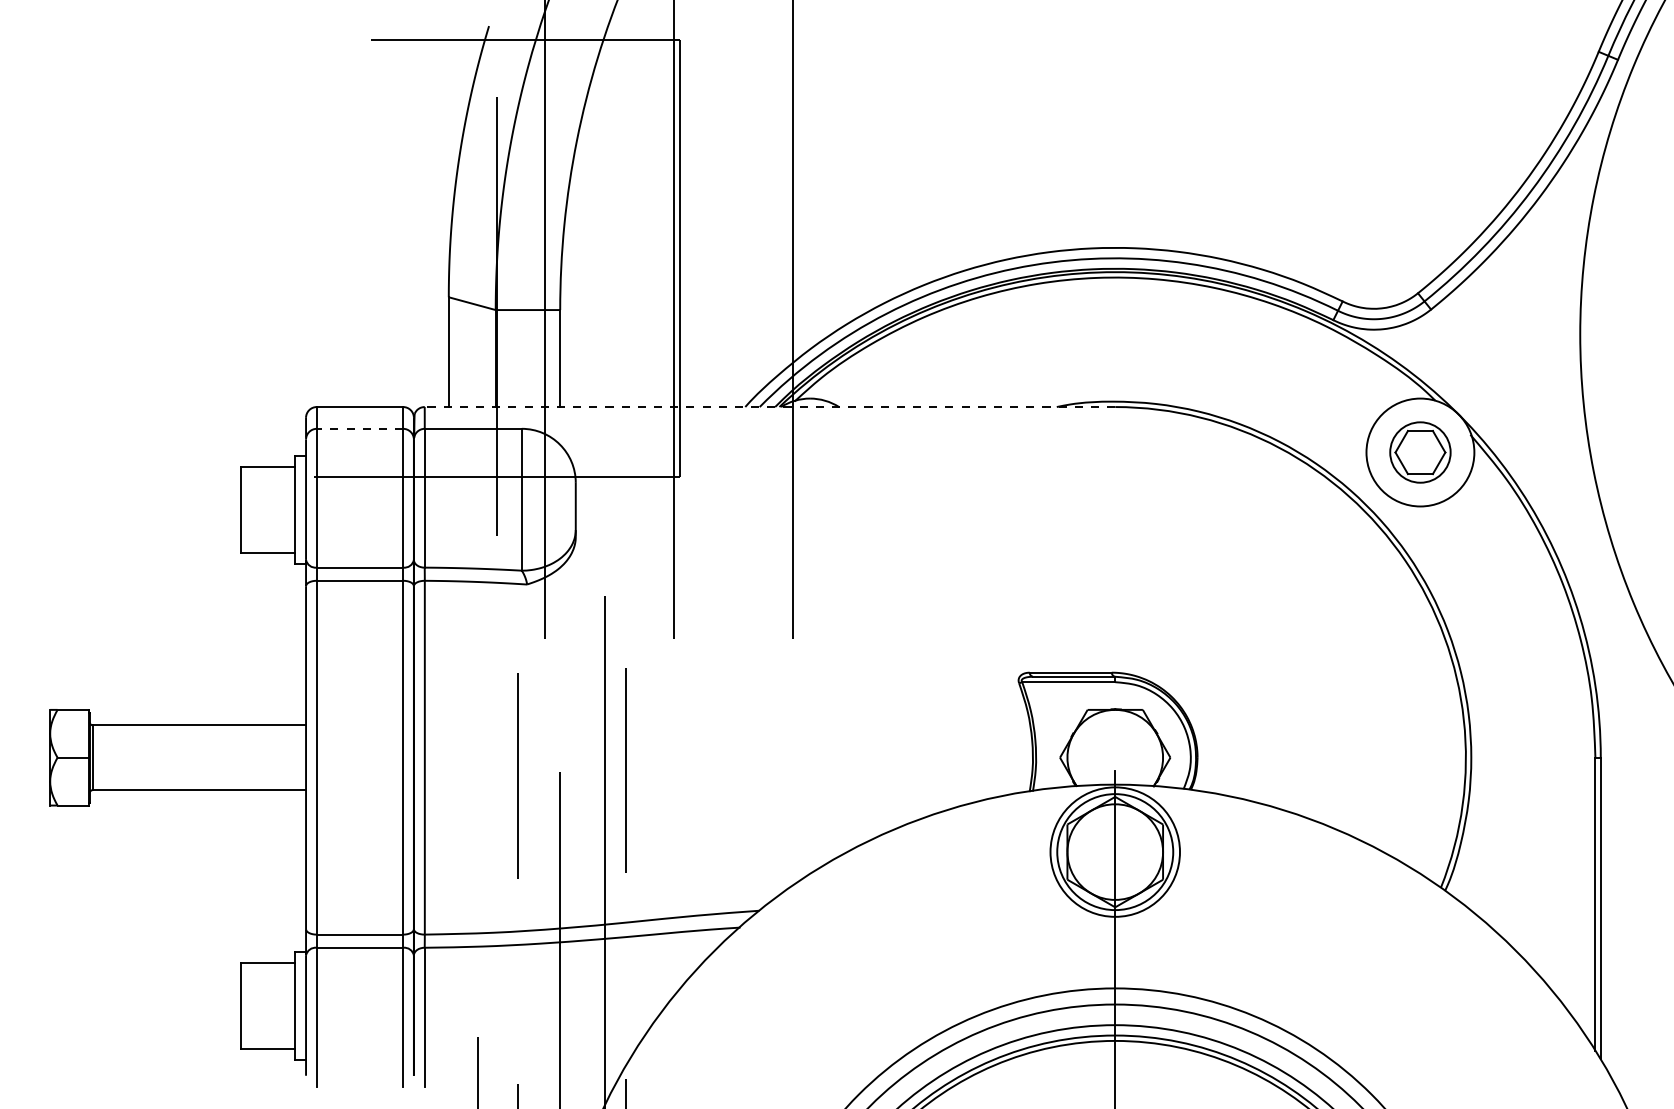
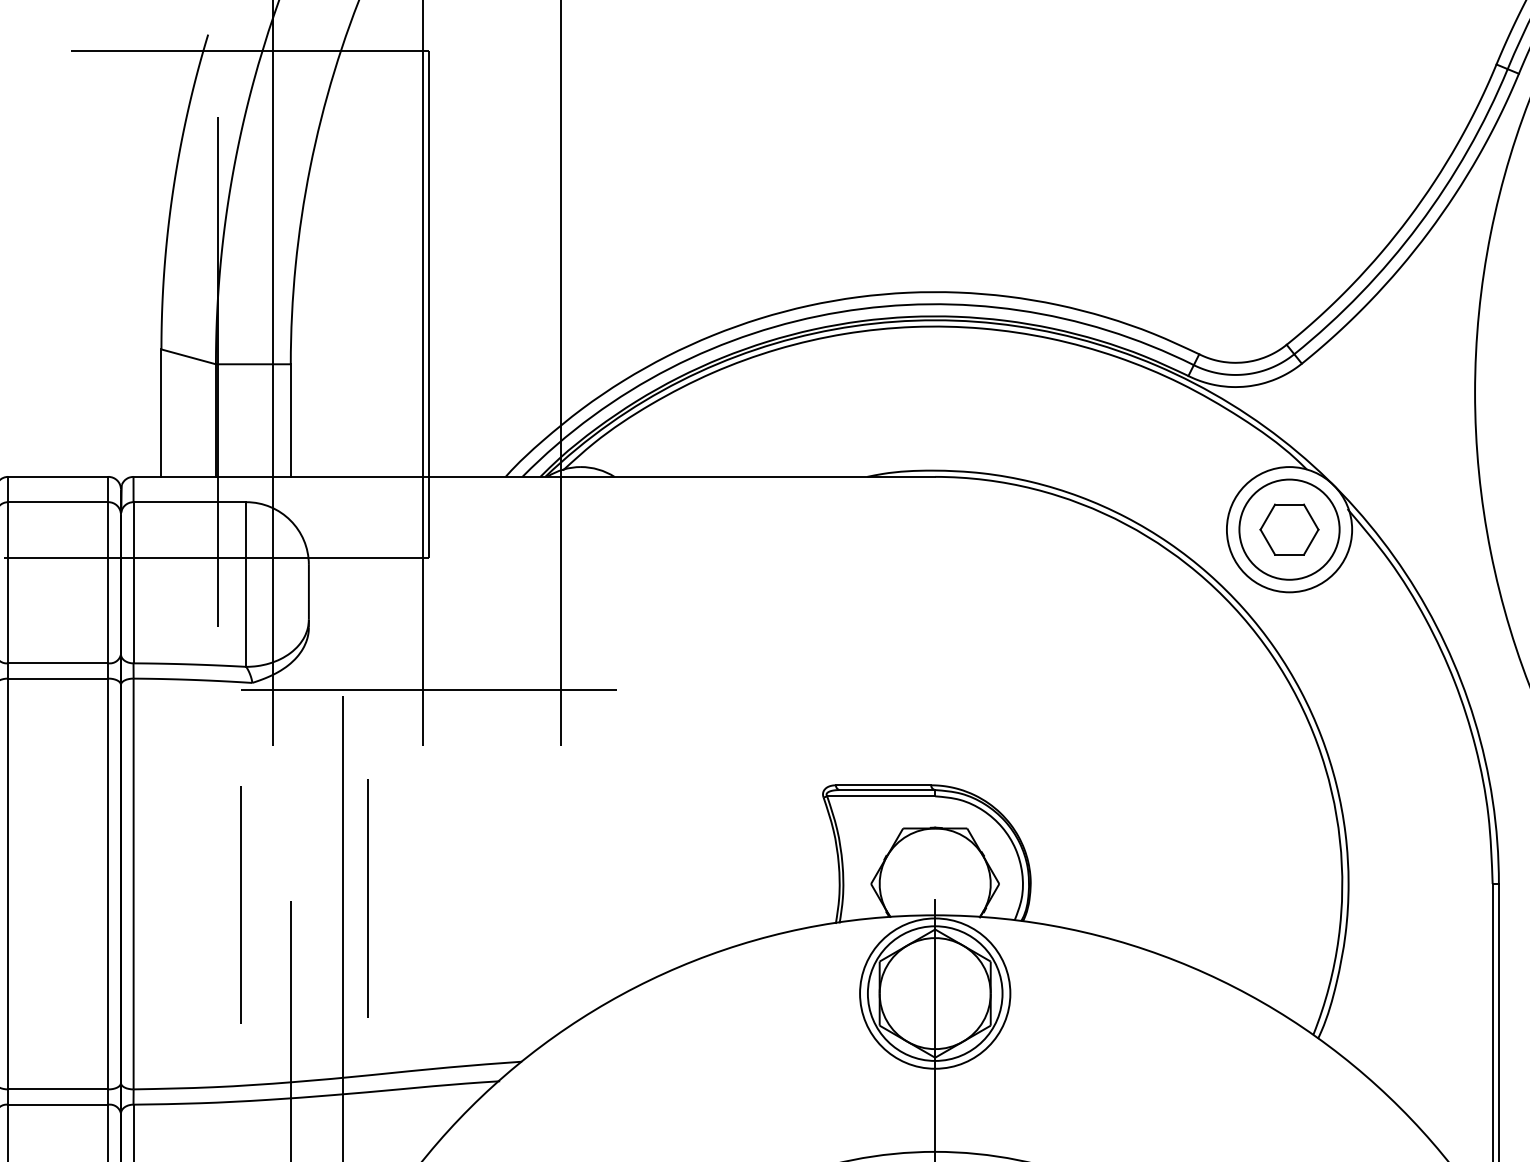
line: (769, 407) -> (533, 477), dashed -> solid
line: (359, 428) -> (57, 501), dashed -> solid
circle: (1420, 452) -> (1289, 529), size x1.43
line: (679, 590) -> (429, 689), added

